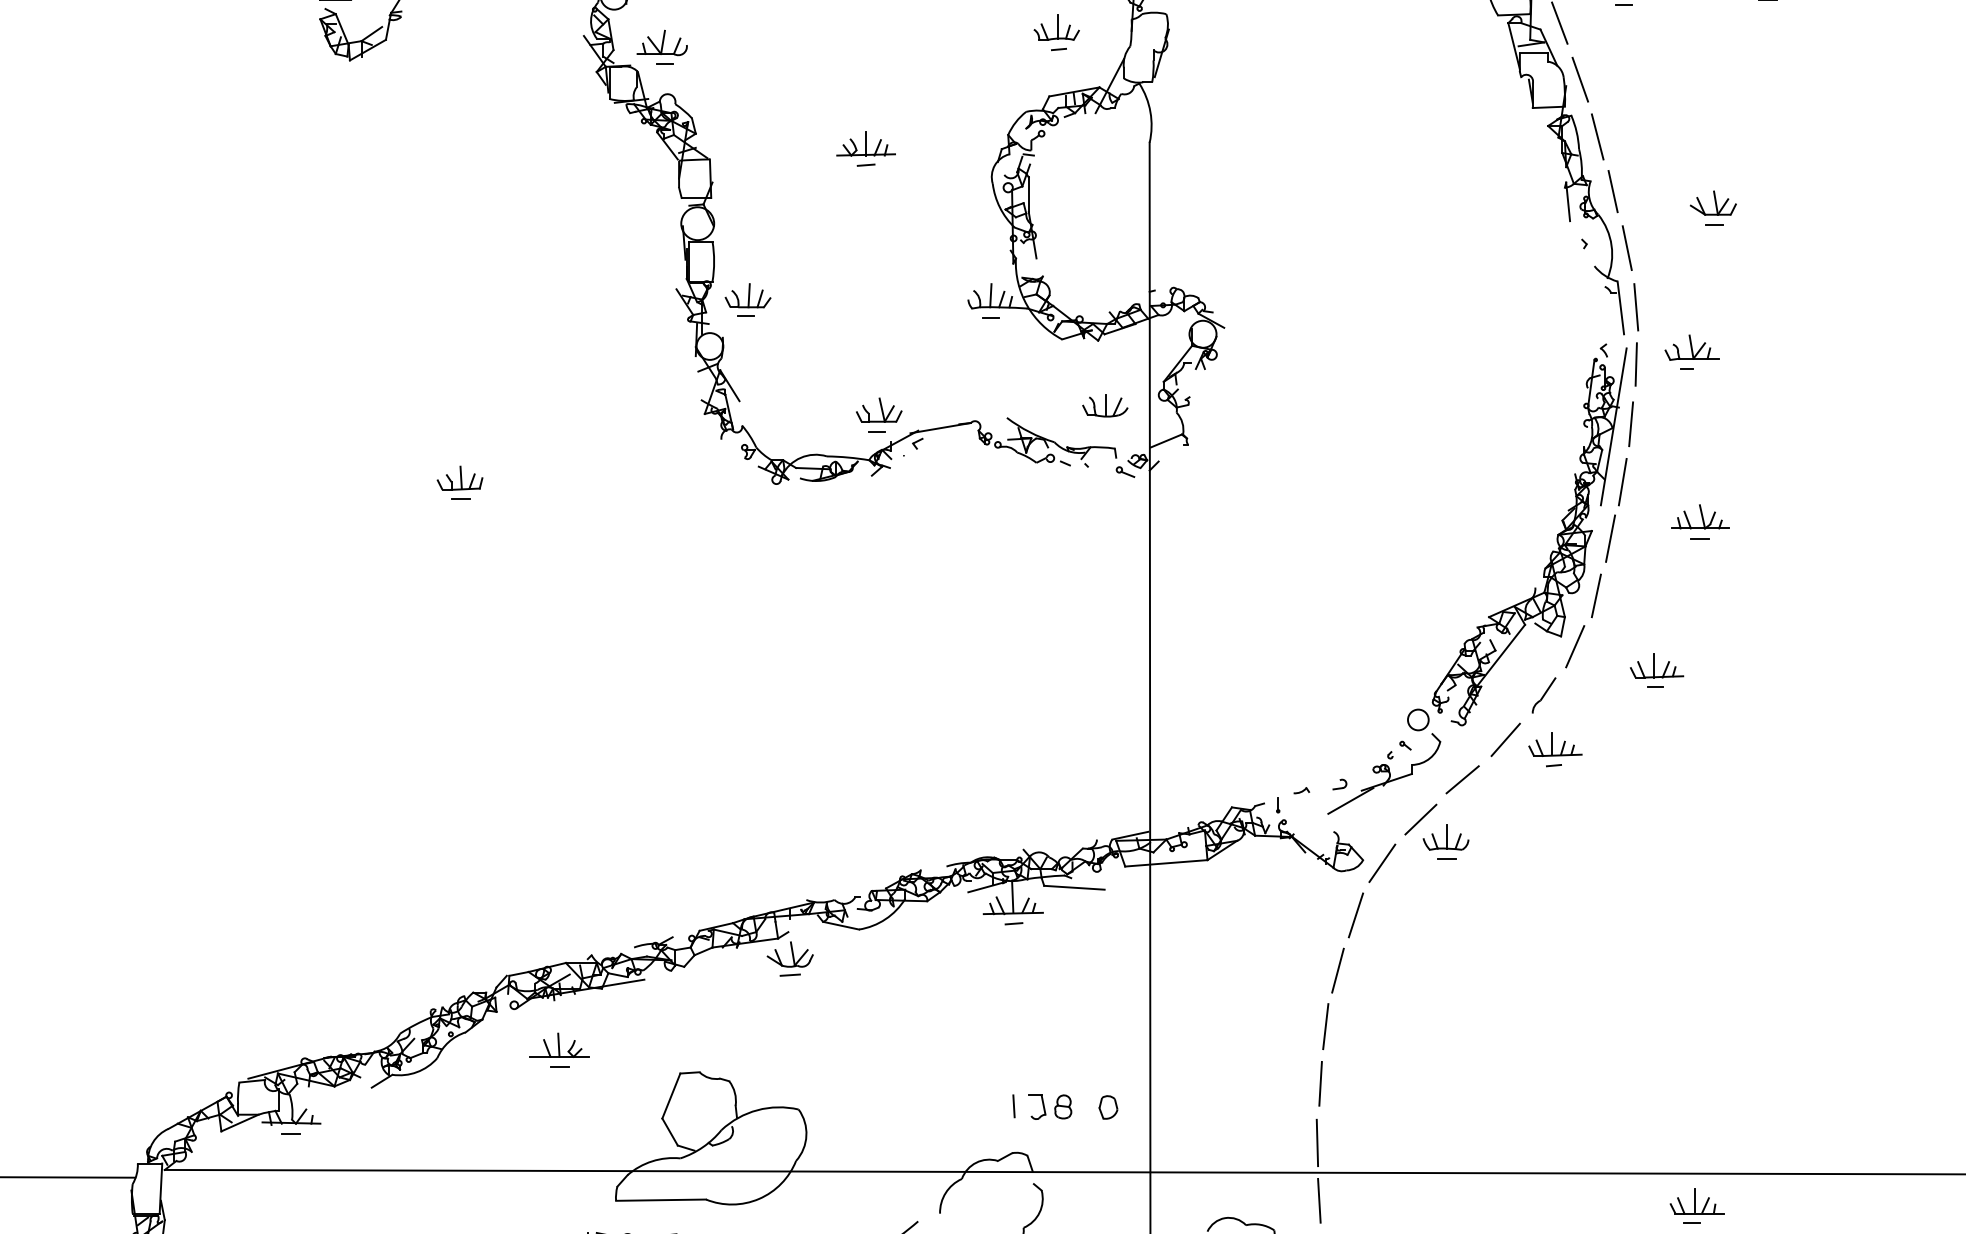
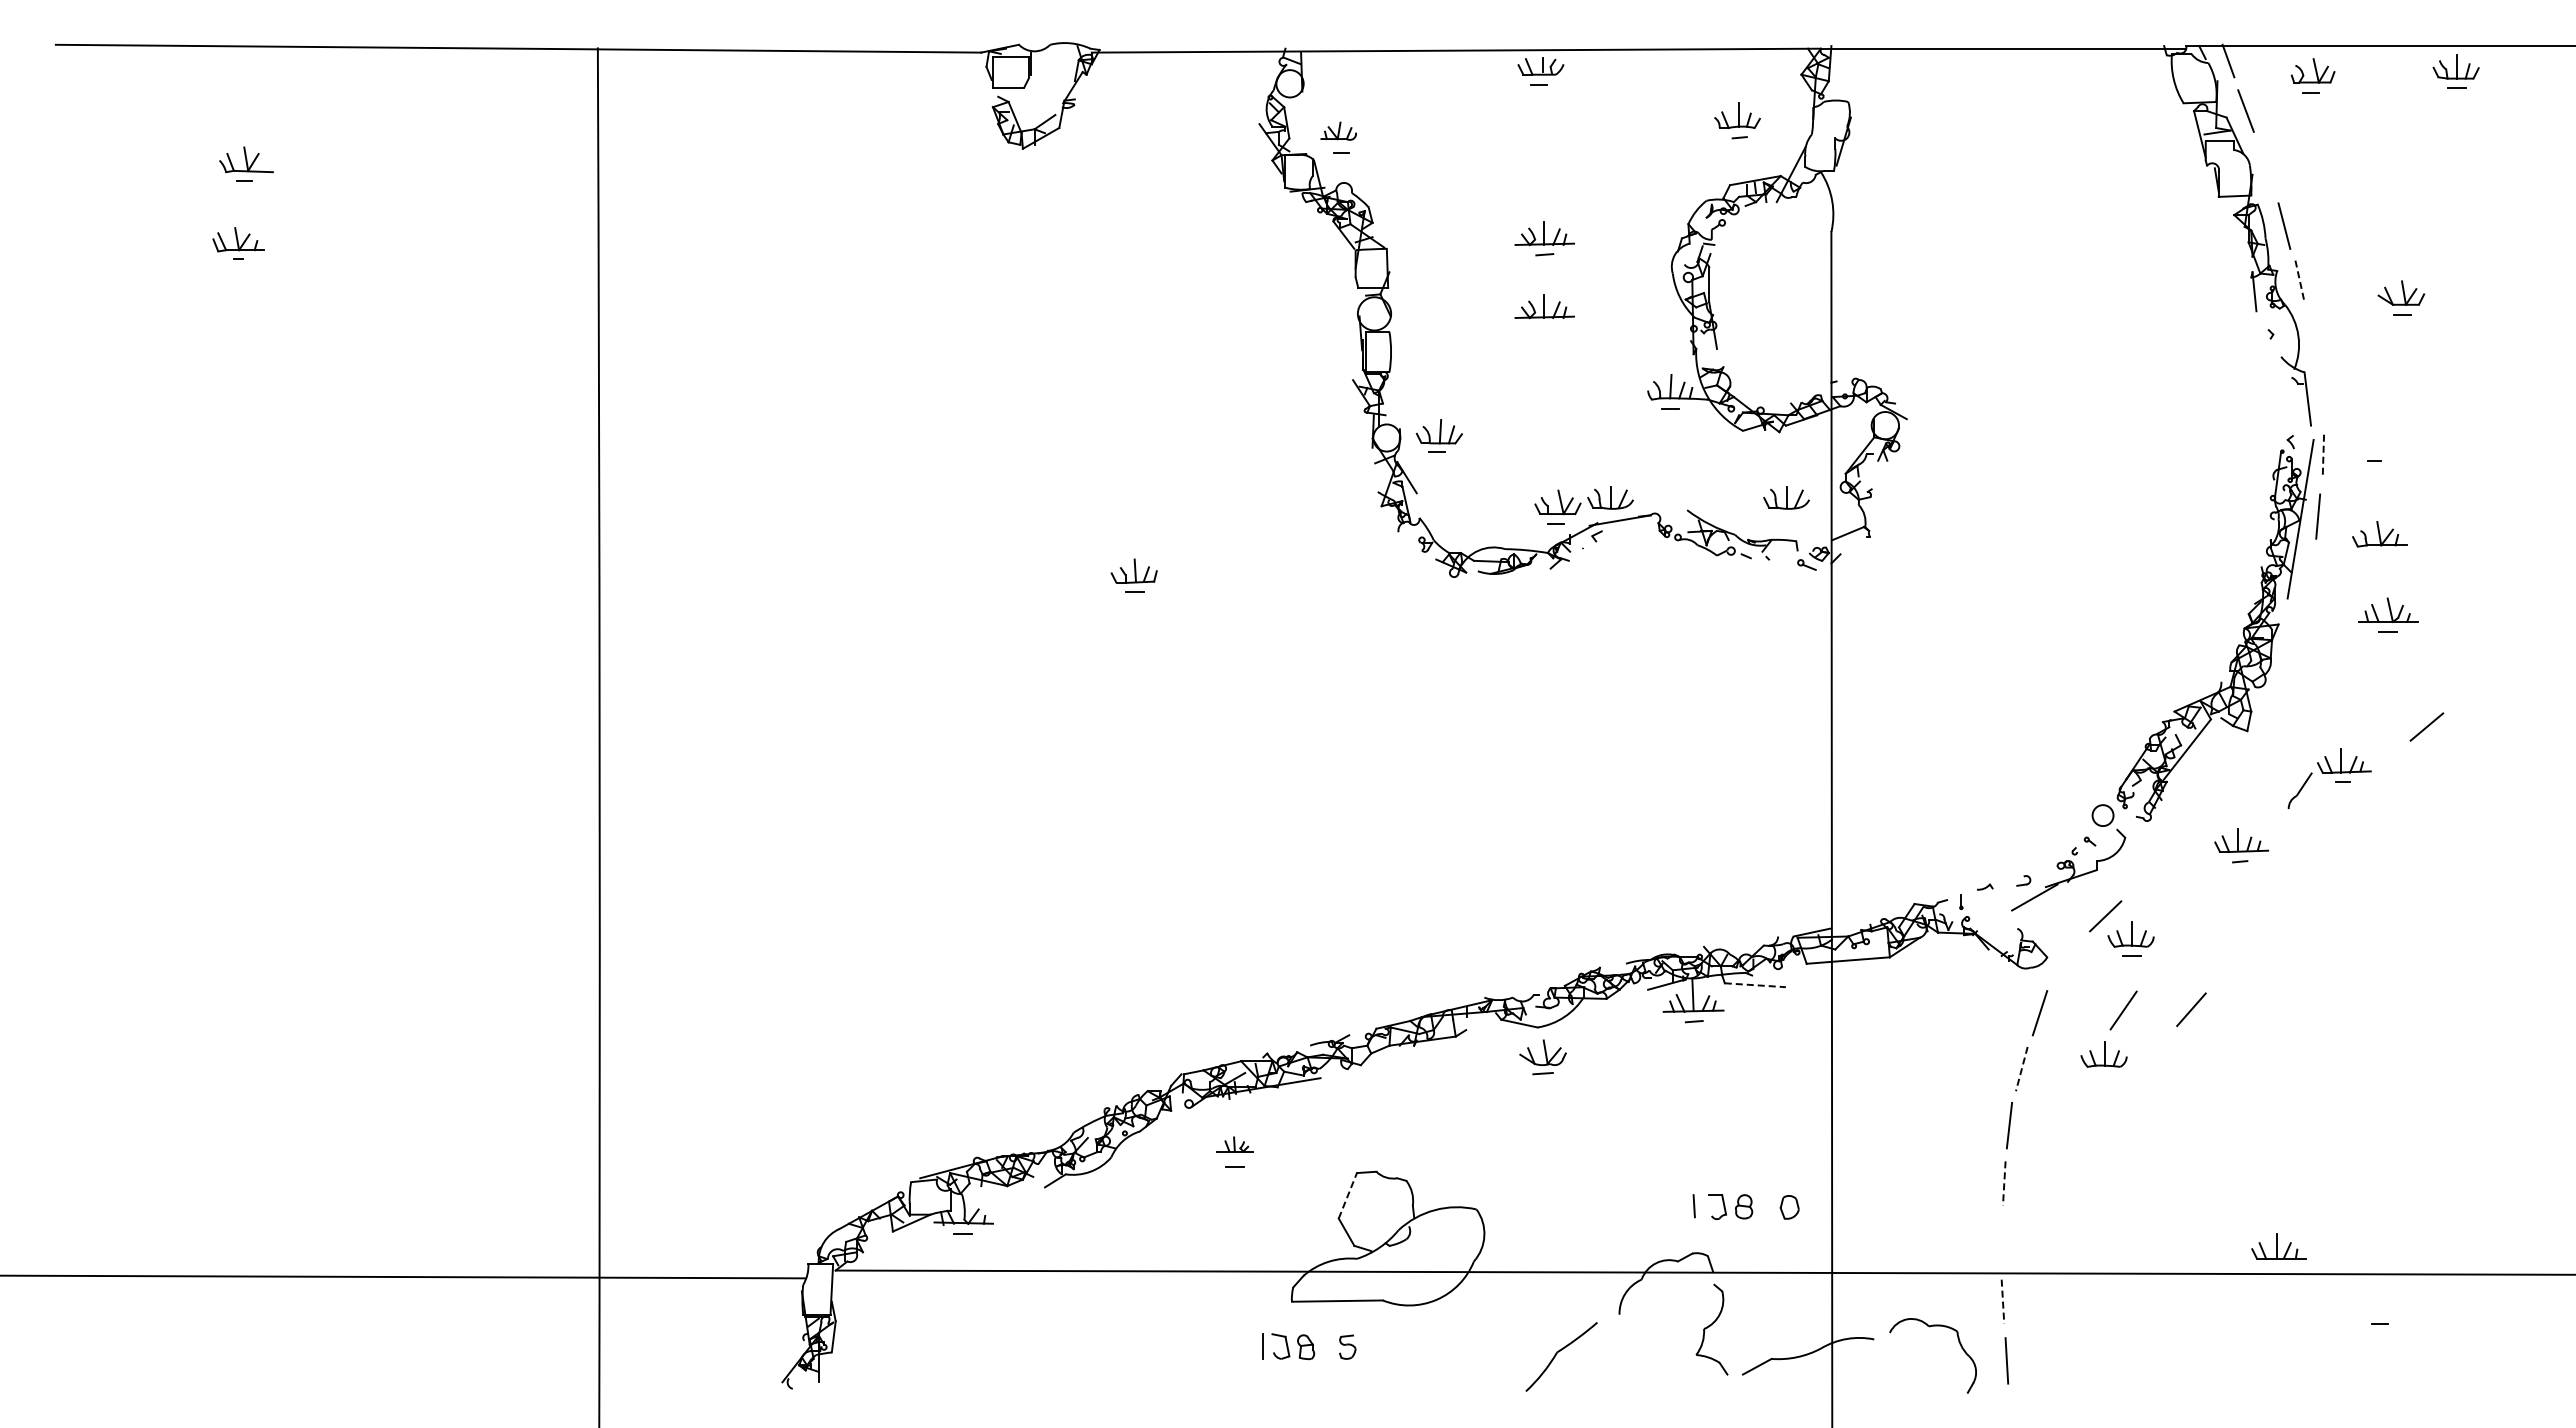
part: (662, 43) -> (1338, 131), size x0.7
line: (1580, 79) -> (2266, 168), removed
line: (1613, 191) -> (2300, 281), solid -> dashed
part: (865, 216) -> (1544, 306), added
line: (1626, 248) -> (2313, 338), removed
part: (747, 299) -> (1438, 435), moved
line: (1636, 306) -> (2323, 397), removed
part: (1691, 347) -> (2379, 534), moved
line: (1636, 364) -> (2323, 456), solid -> dashed
part: (931, 405) -> (1610, 497), added
line: (1622, 481) -> (2309, 574), removed
line: (1609, 537) -> (2296, 631), removed
line: (1595, 595) -> (2282, 689), removed
line: (1575, 646) -> (2261, 741), removed
part: (1543, 695) -> (2299, 790), moved
line: (1505, 739) -> (2191, 1009), moved
line: (1462, 779) -> (2426, 726), moved
line: (1382, 863) -> (2123, 1010), moved
line: (1074, 888) -> (1755, 985), solid -> dashed
part: (1418, 956) -> (2103, 1054), added
part: (789, 959) -> (1542, 1057), moved
line: (1337, 971) -> (2021, 1069), solid -> dashed
part: (559, 1045) -> (1234, 1144), size x0.6
line: (1320, 1083) -> (2004, 1183), solid -> dashed
line: (672, 1095) -> (1348, 1195), solid -> dashed
line: (1316, 1142) -> (2000, 1242), removed
line: (1319, 1201) -> (2003, 1302), solid -> dashed
part: (1696, 1201) -> (2278, 1246), moved

